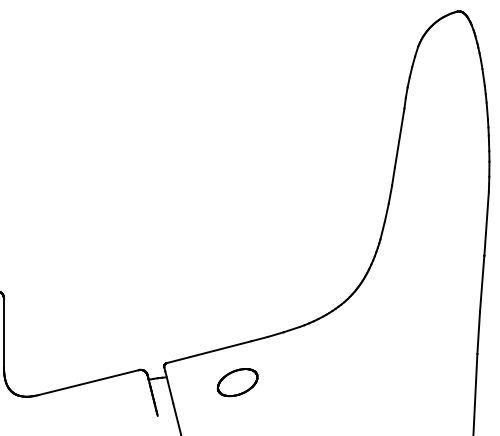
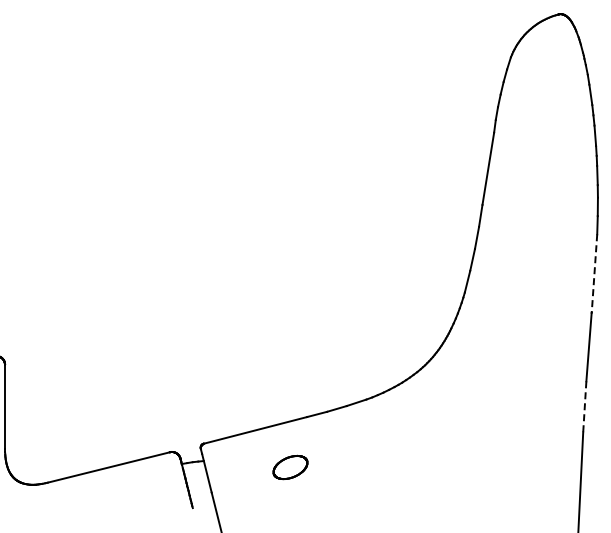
line: (486, 223) -> (594, 273), solid -> dashed
line: (478, 332) -> (584, 406), solid -> dashed
part: (237, 382) -> (290, 467), size x0.7

